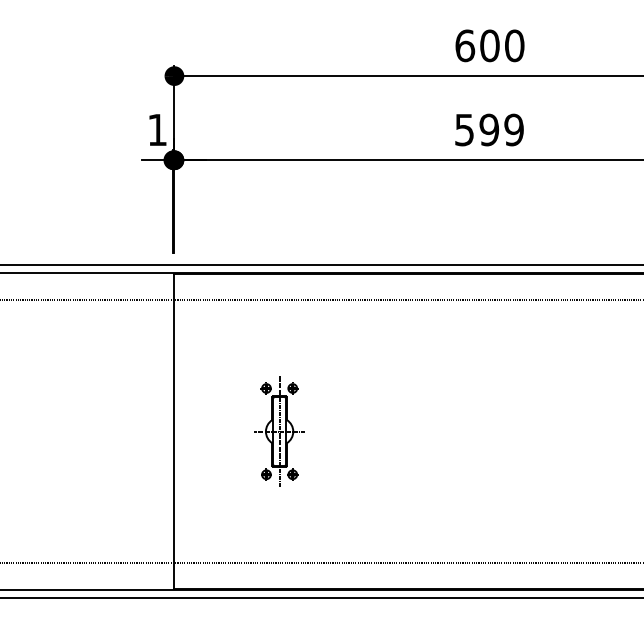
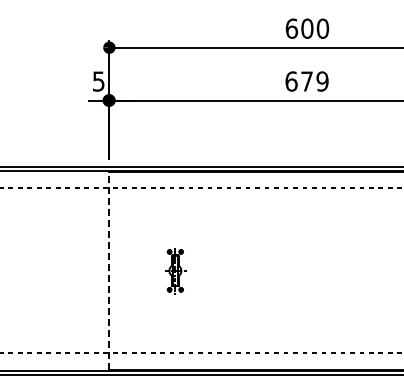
text: (157, 129) -> (98, 81), 1 -> 5
text: (477, 129) -> (299, 81), 599 -> 679
line: (174, 431) -> (109, 270), solid -> dashed
part: (279, 431) -> (175, 270), size x0.7

